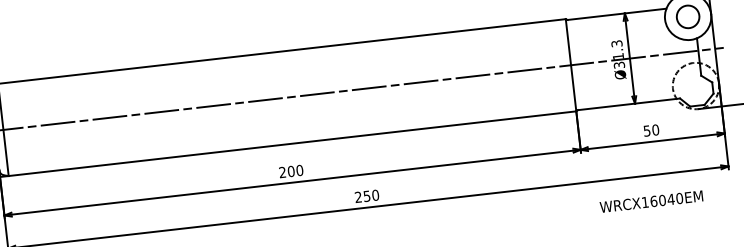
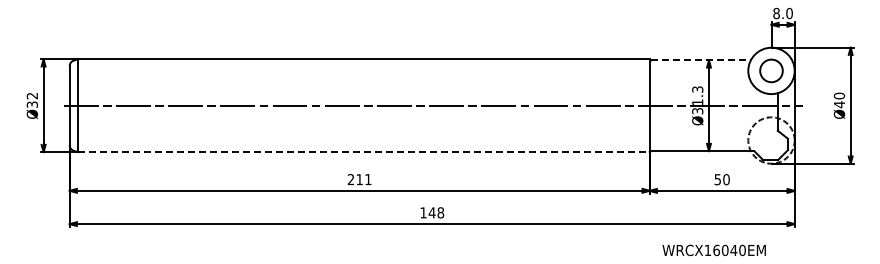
line: (617, 14) -> (701, 60), solid -> dashed
line: (292, 144) -> (364, 152), solid -> dashed
text: (295, 170) -> (363, 179), 200 -> 211
text: (367, 195) -> (432, 212), 250 -> 148

